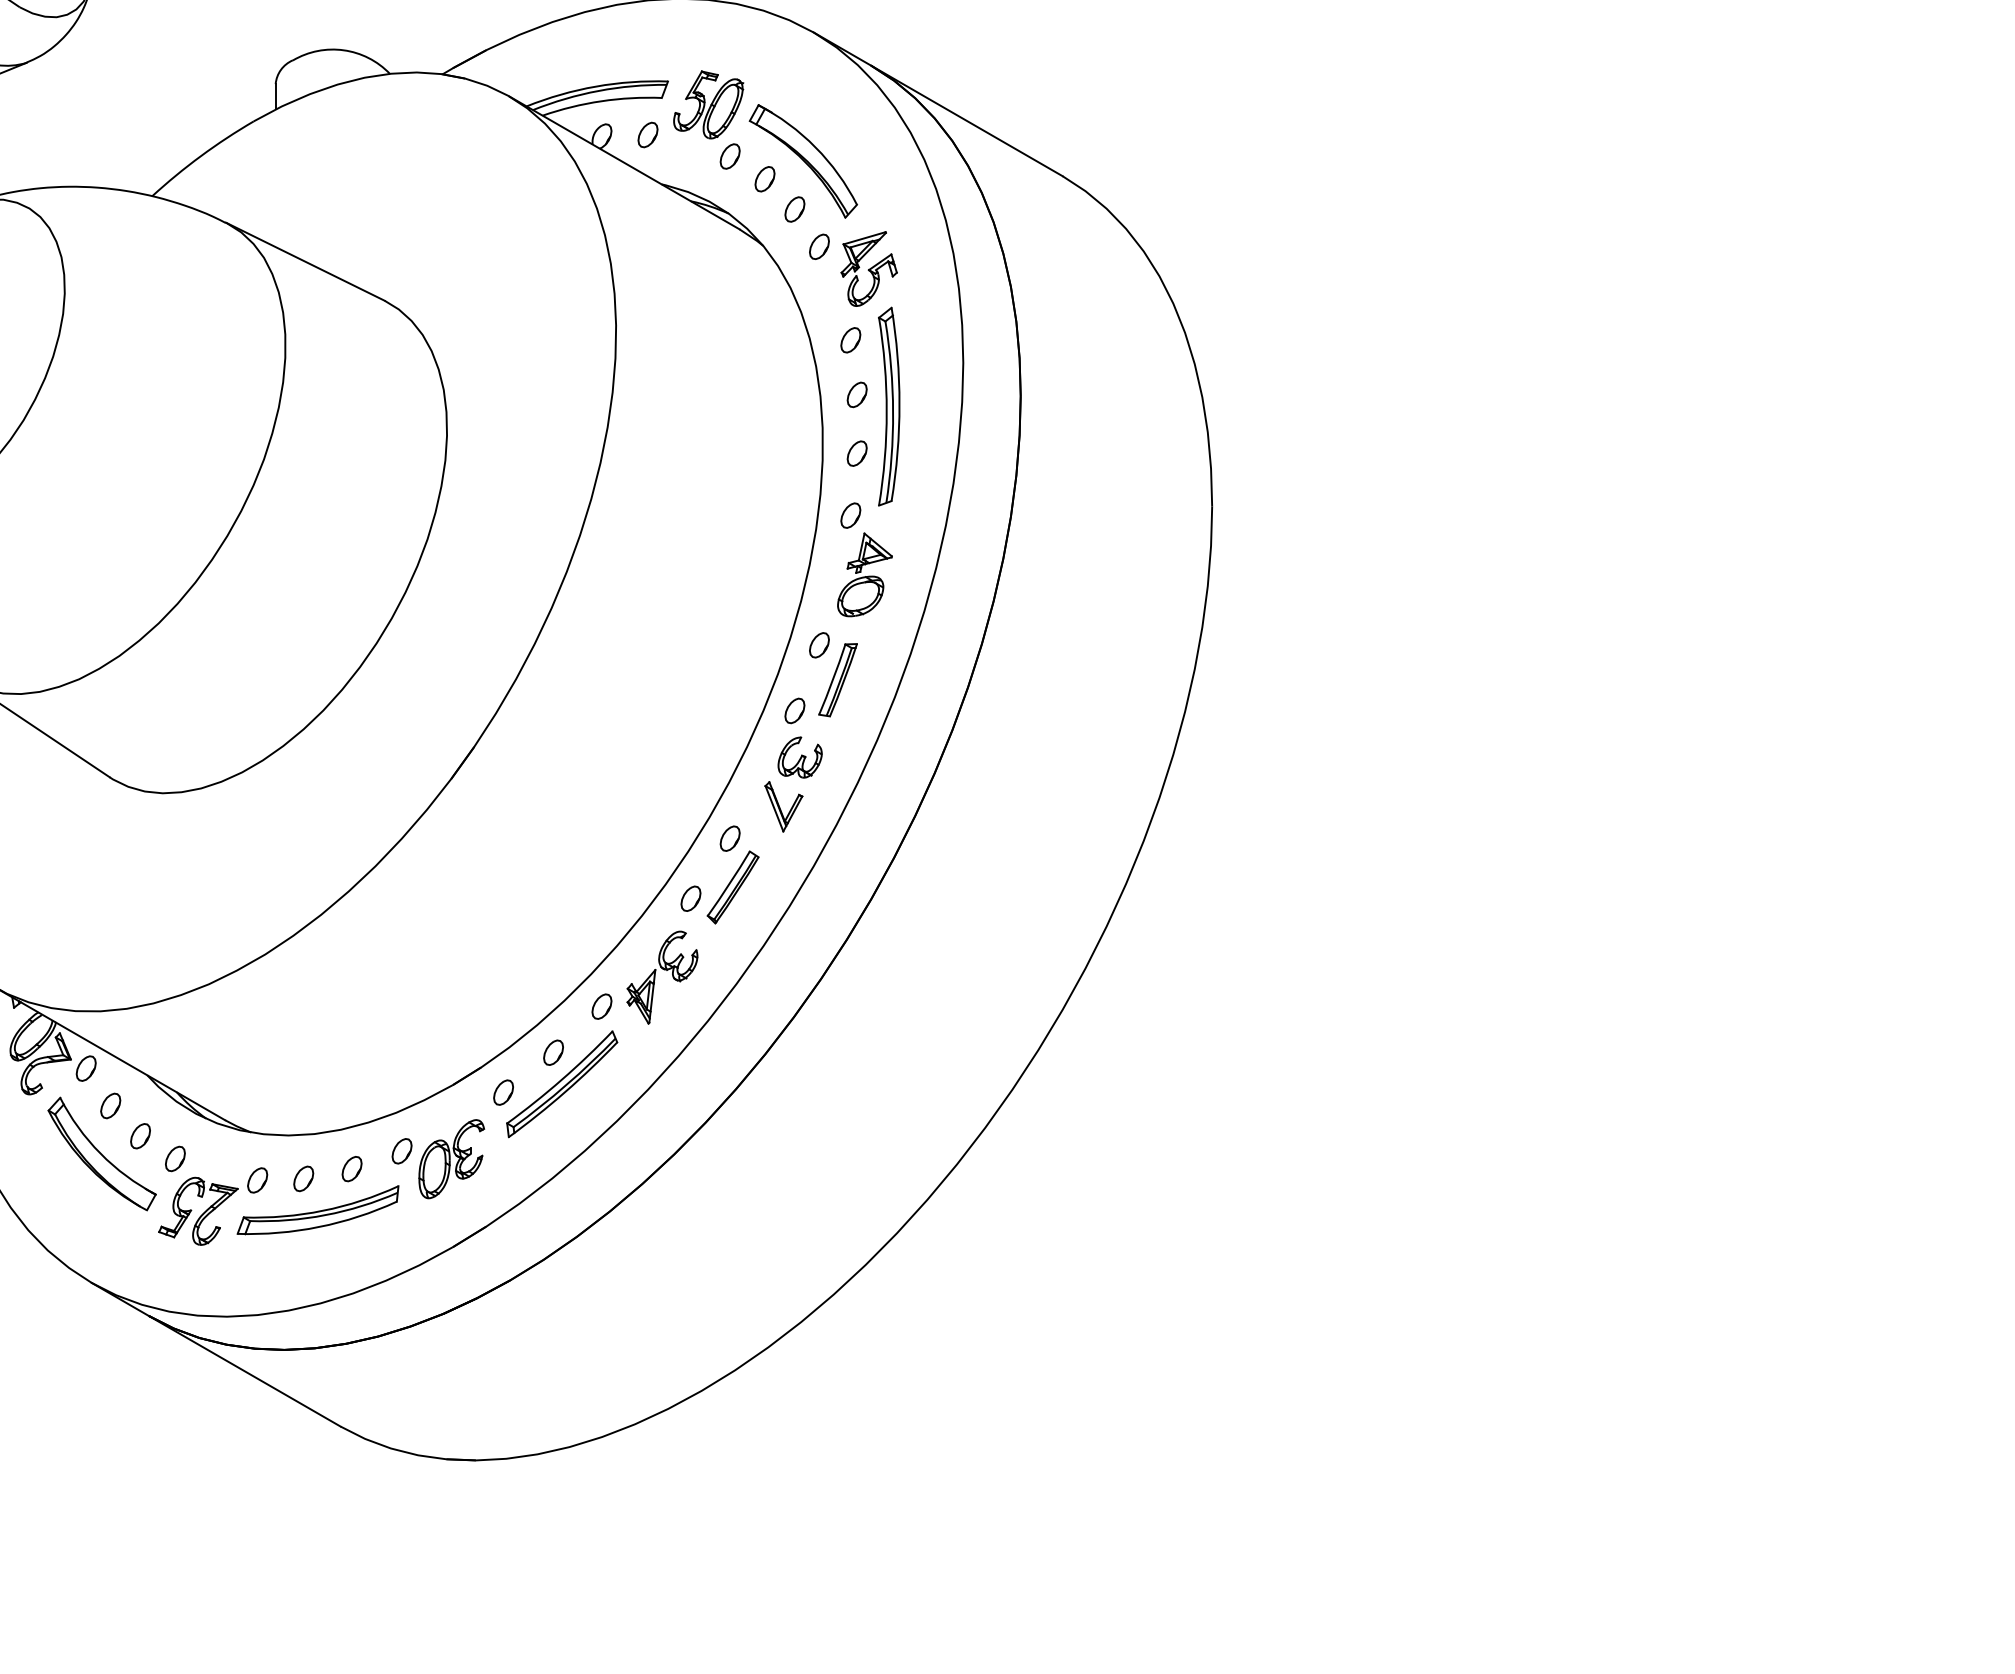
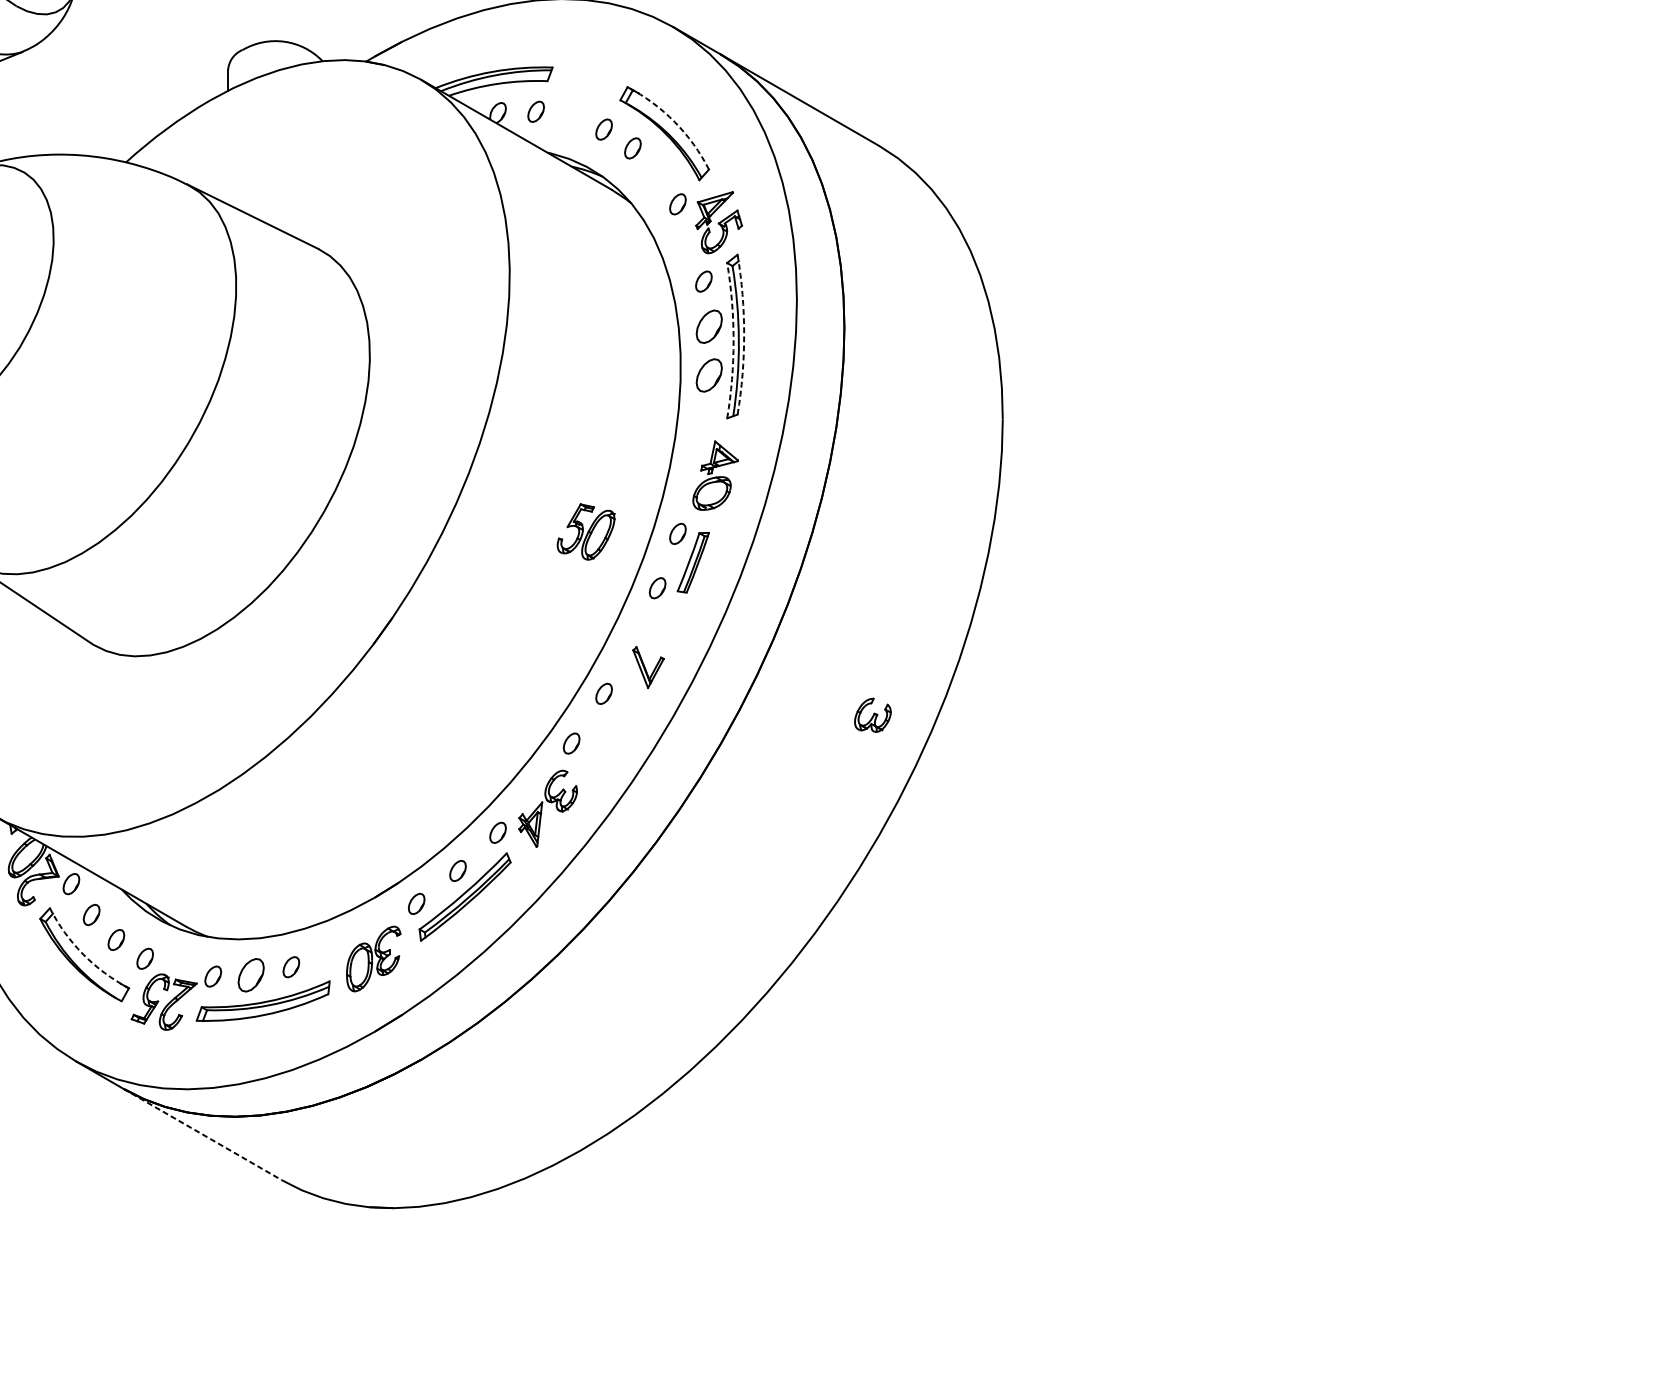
part: (708, 104) -> (586, 531), moved
arc: (815, 147) -> (674, 122), solid -> dashed
part: (794, 209) -> (657, 173), removed
part: (856, 394) -> (708, 326), size x1.6
arc: (899, 404) -> (744, 334), solid -> dashed
arc: (886, 411) -> (733, 340), solid -> dashed
part: (856, 453) -> (708, 375), size x1.6
part: (850, 515) -> (703, 426), removed
part: (799, 757) -> (872, 715), moved
part: (732, 887) -> (606, 734), removed
part: (401, 1151) -> (332, 952), removed
arc: (100, 1153) -> (83, 954), solid -> dashed
part: (303, 1178) -> (251, 974), size x1.6
line: (244, 1371) -> (202, 1134), solid -> dashed

